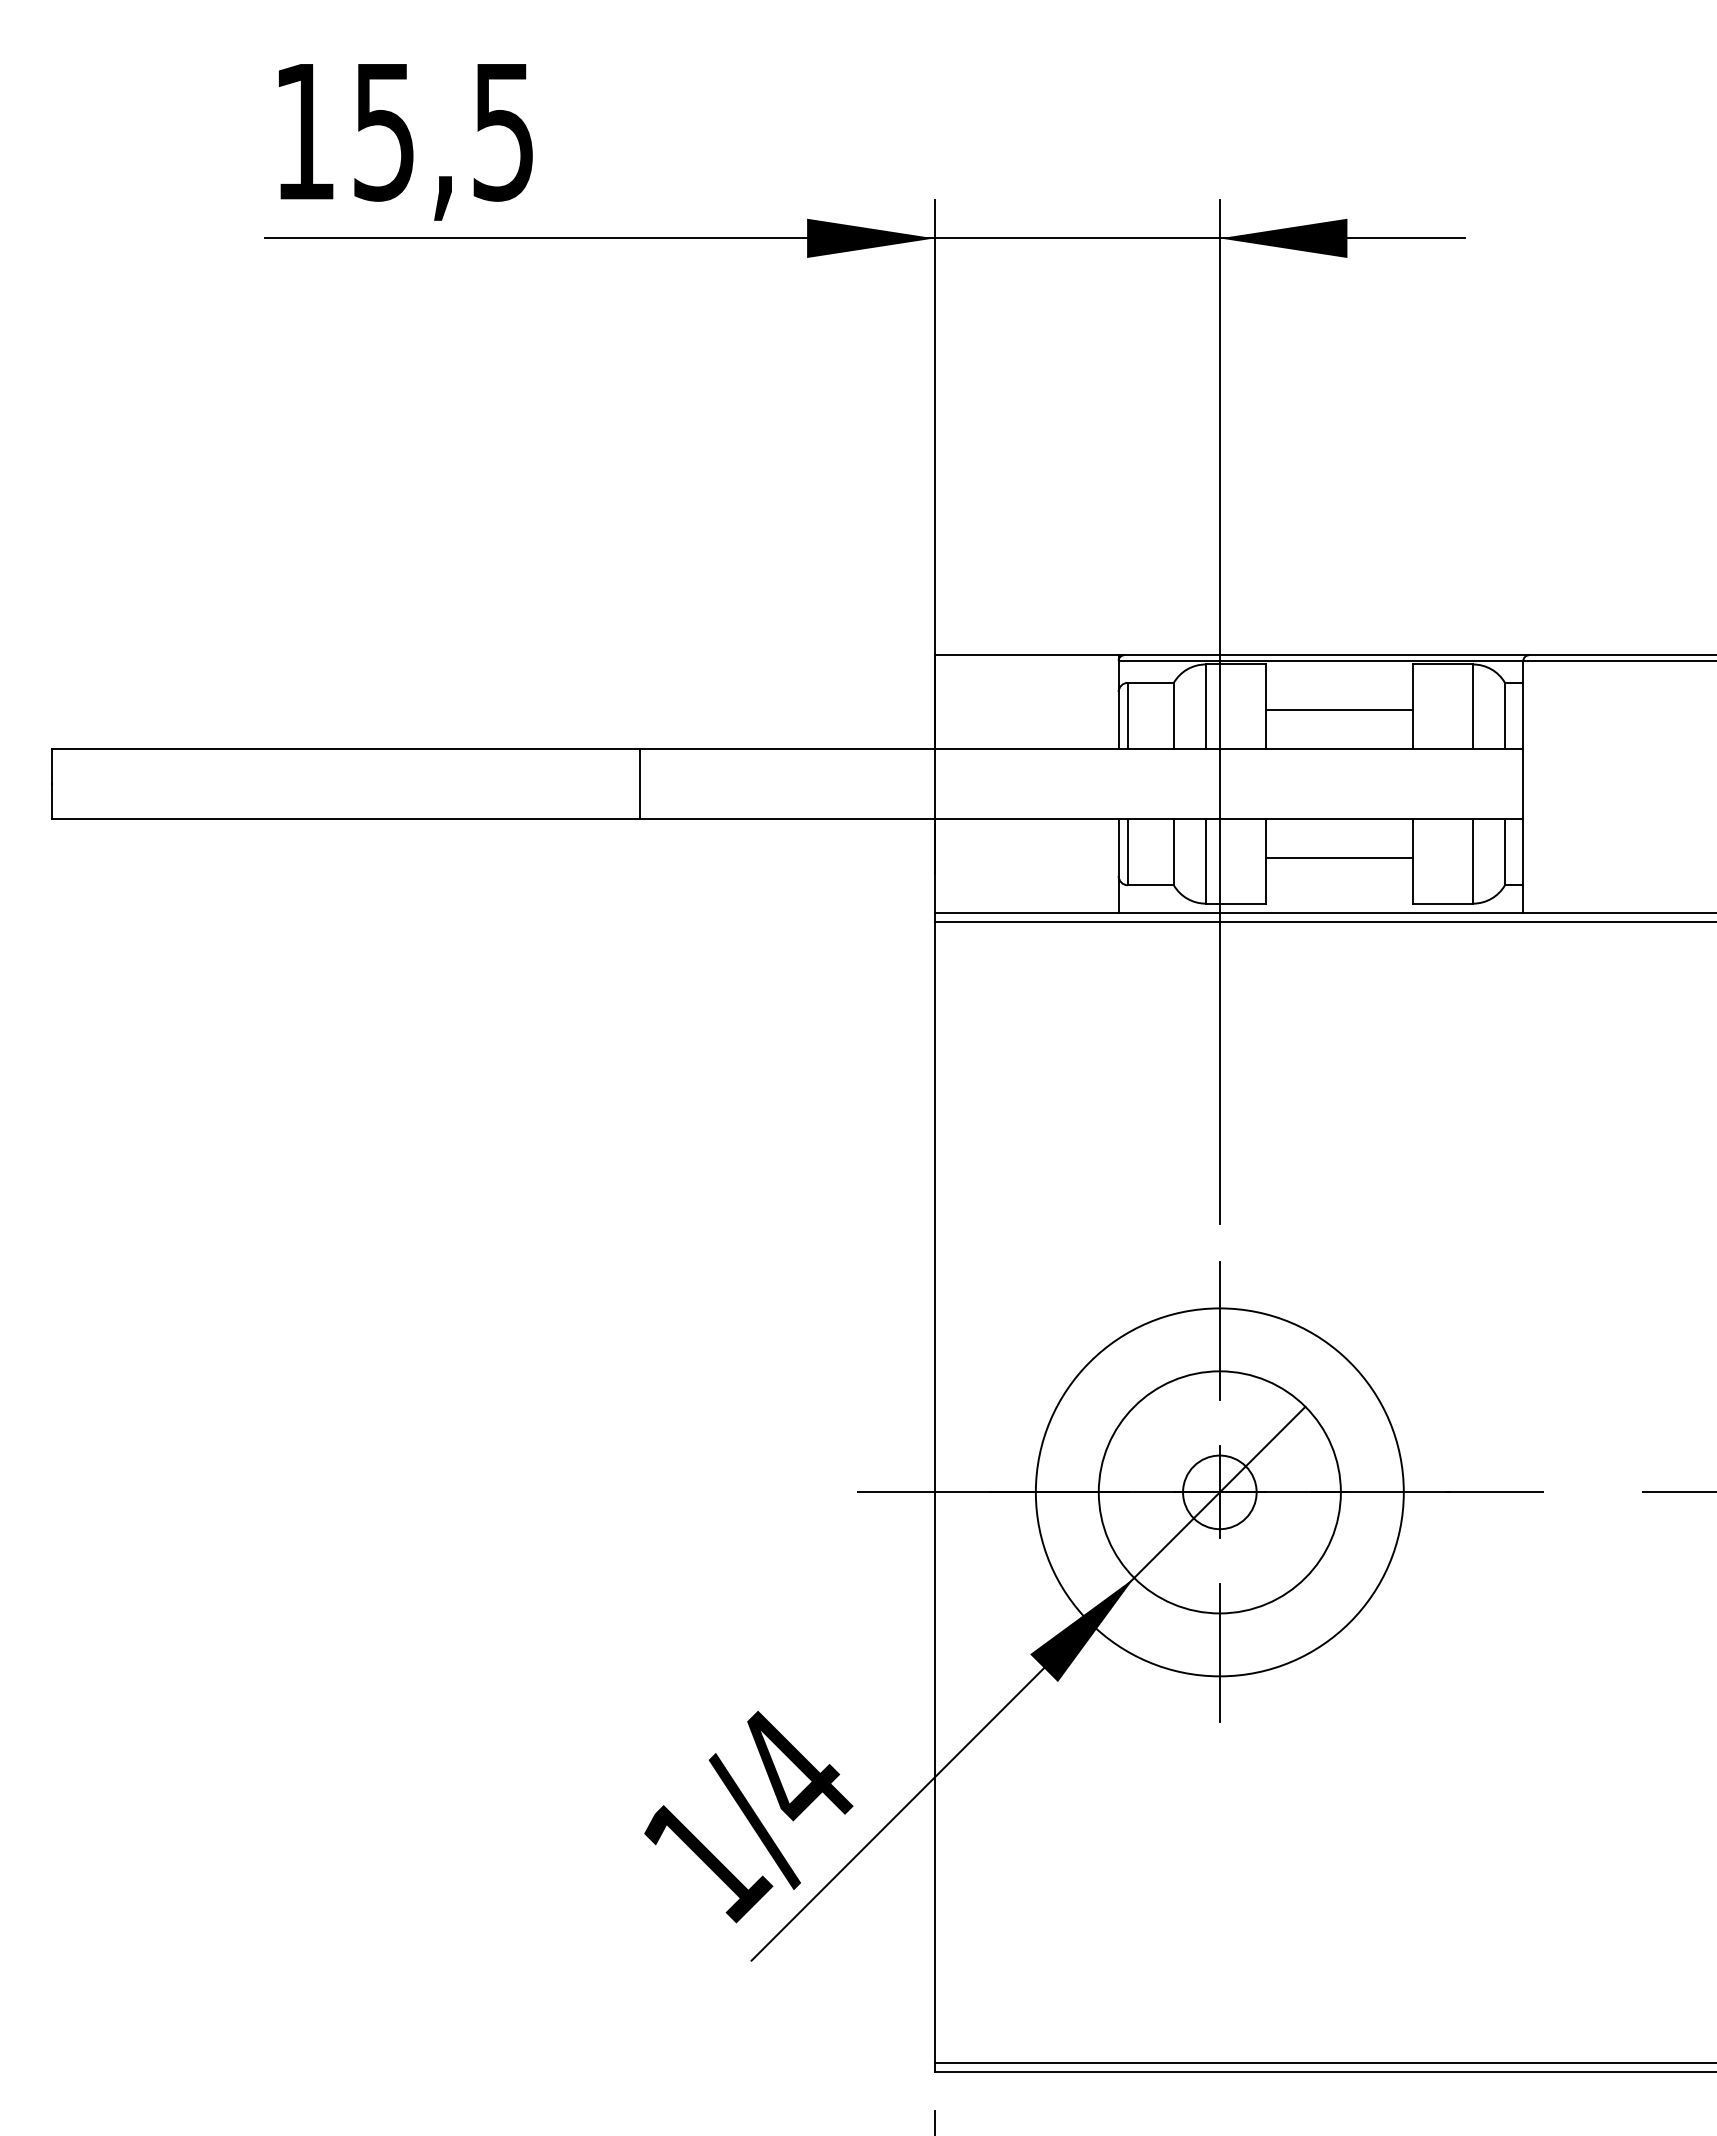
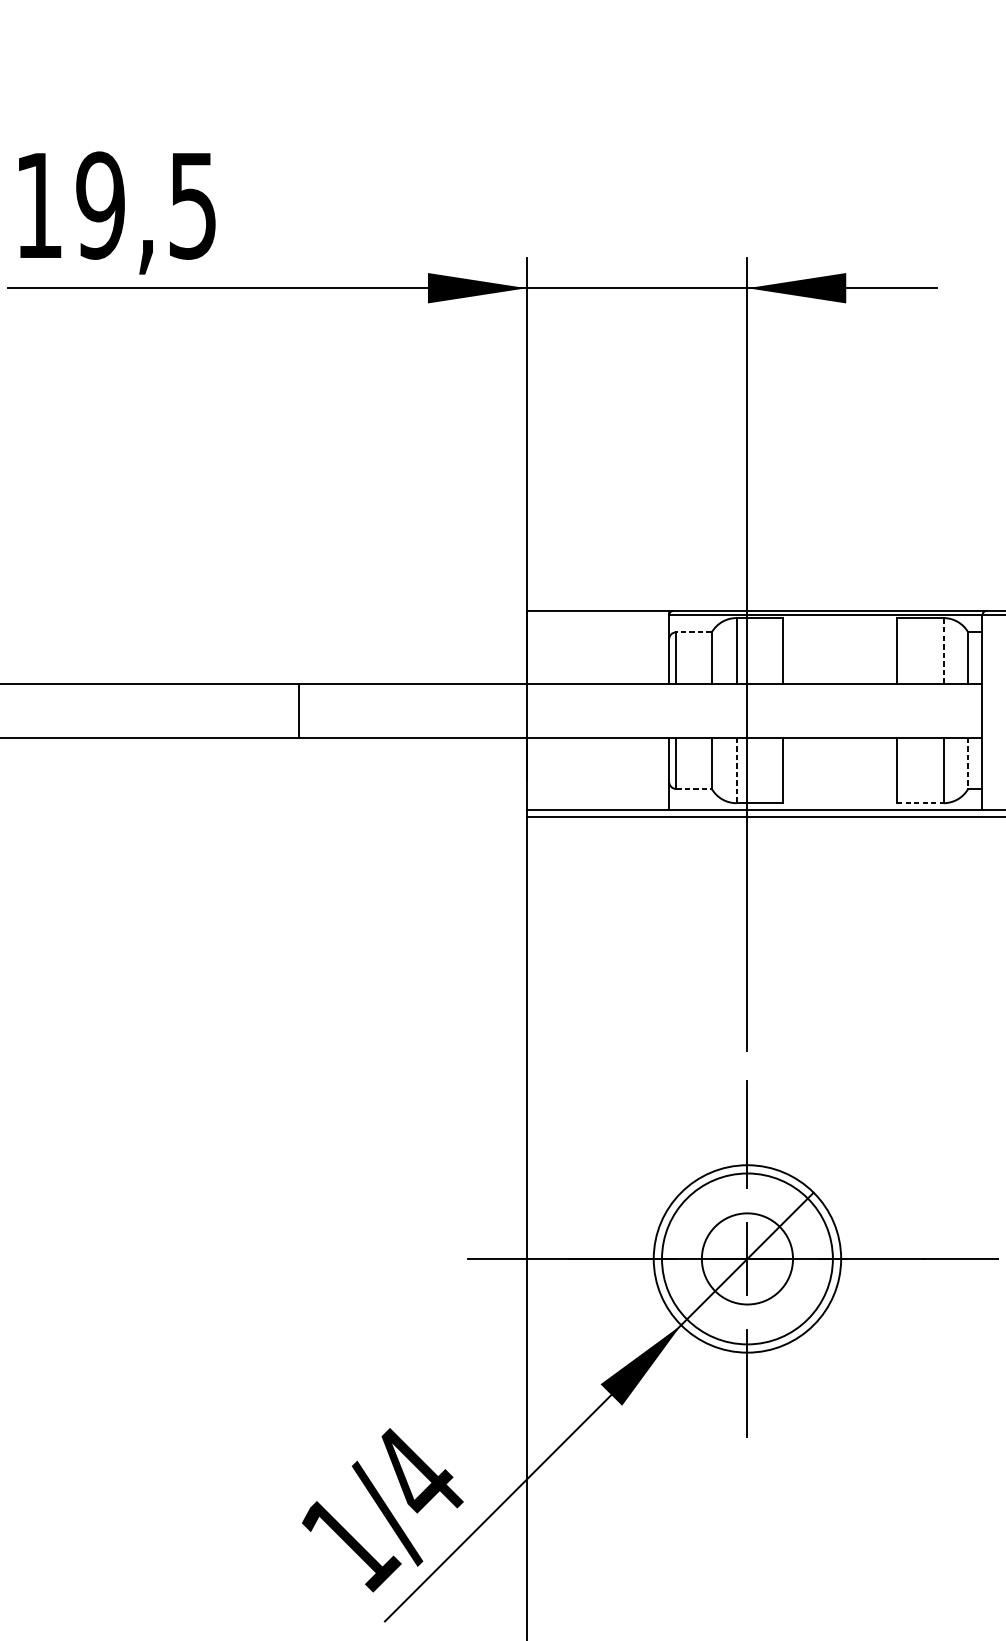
text: (383, 131) -> (100, 205), 15,5 -> 19,5
line: (1150, 682) -> (693, 632), solid -> dashed
line: (1473, 706) -> (943, 650), solid -> dashed
line: (1339, 710) -> (840, 653), removed
line: (1505, 852) -> (968, 763), solid -> dashed
line: (1339, 857) -> (840, 767), removed
line: (1205, 861) -> (736, 770), solid -> dashed
line: (1150, 885) -> (693, 789), solid -> dashed
line: (1443, 903) -> (920, 803), solid -> dashed
circle: (1219, 1492) -> (747, 1259), size x0.6
circle: (1219, 1492) -> (747, 1259), size x1.6

